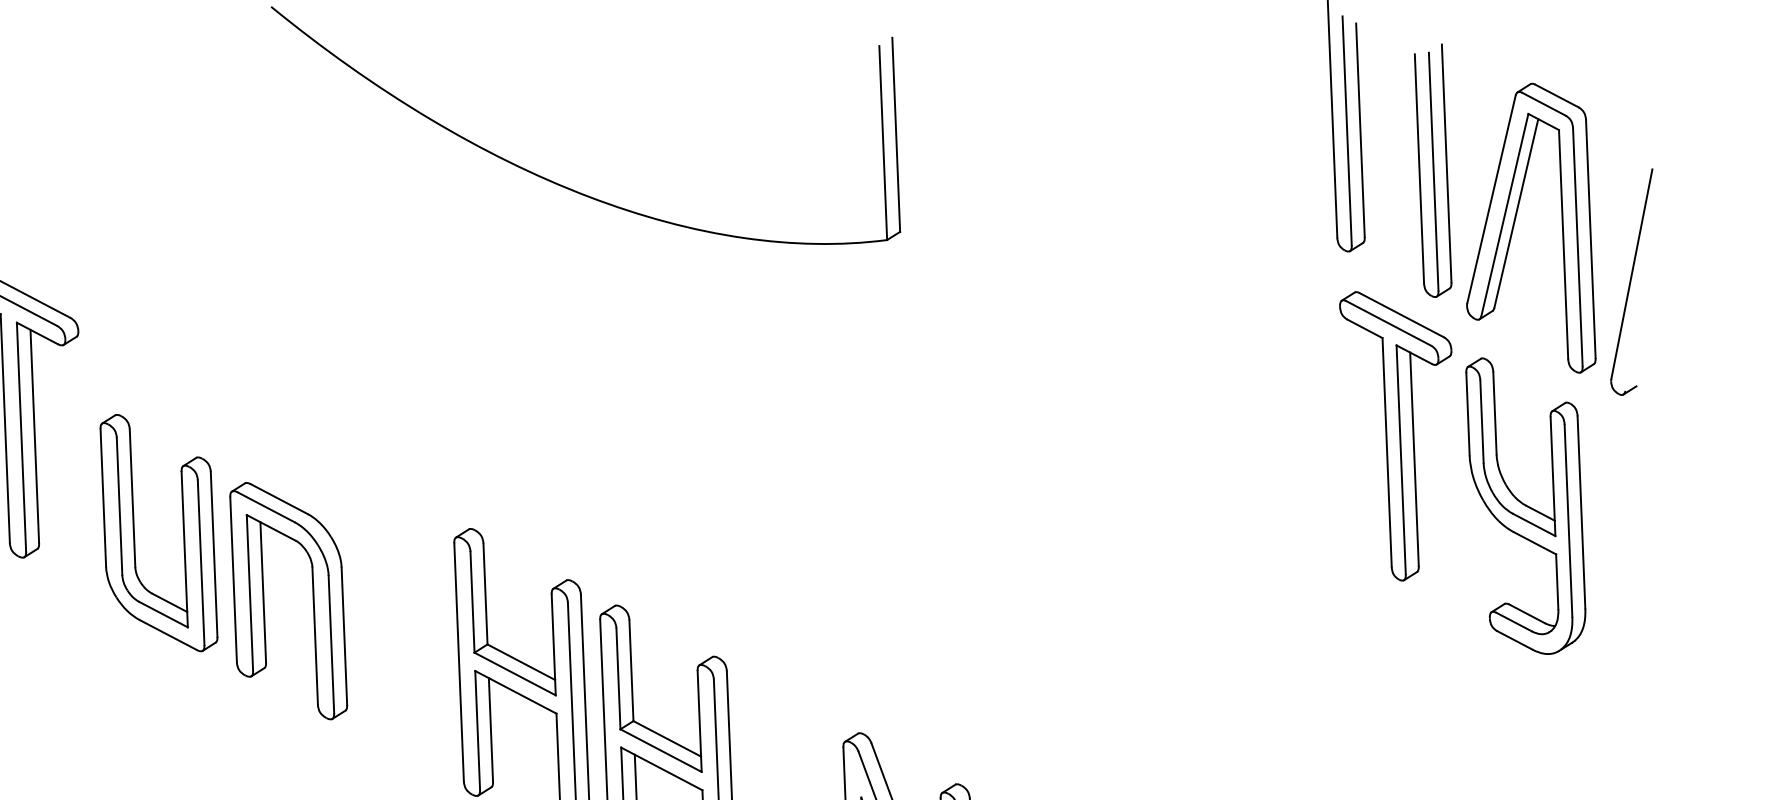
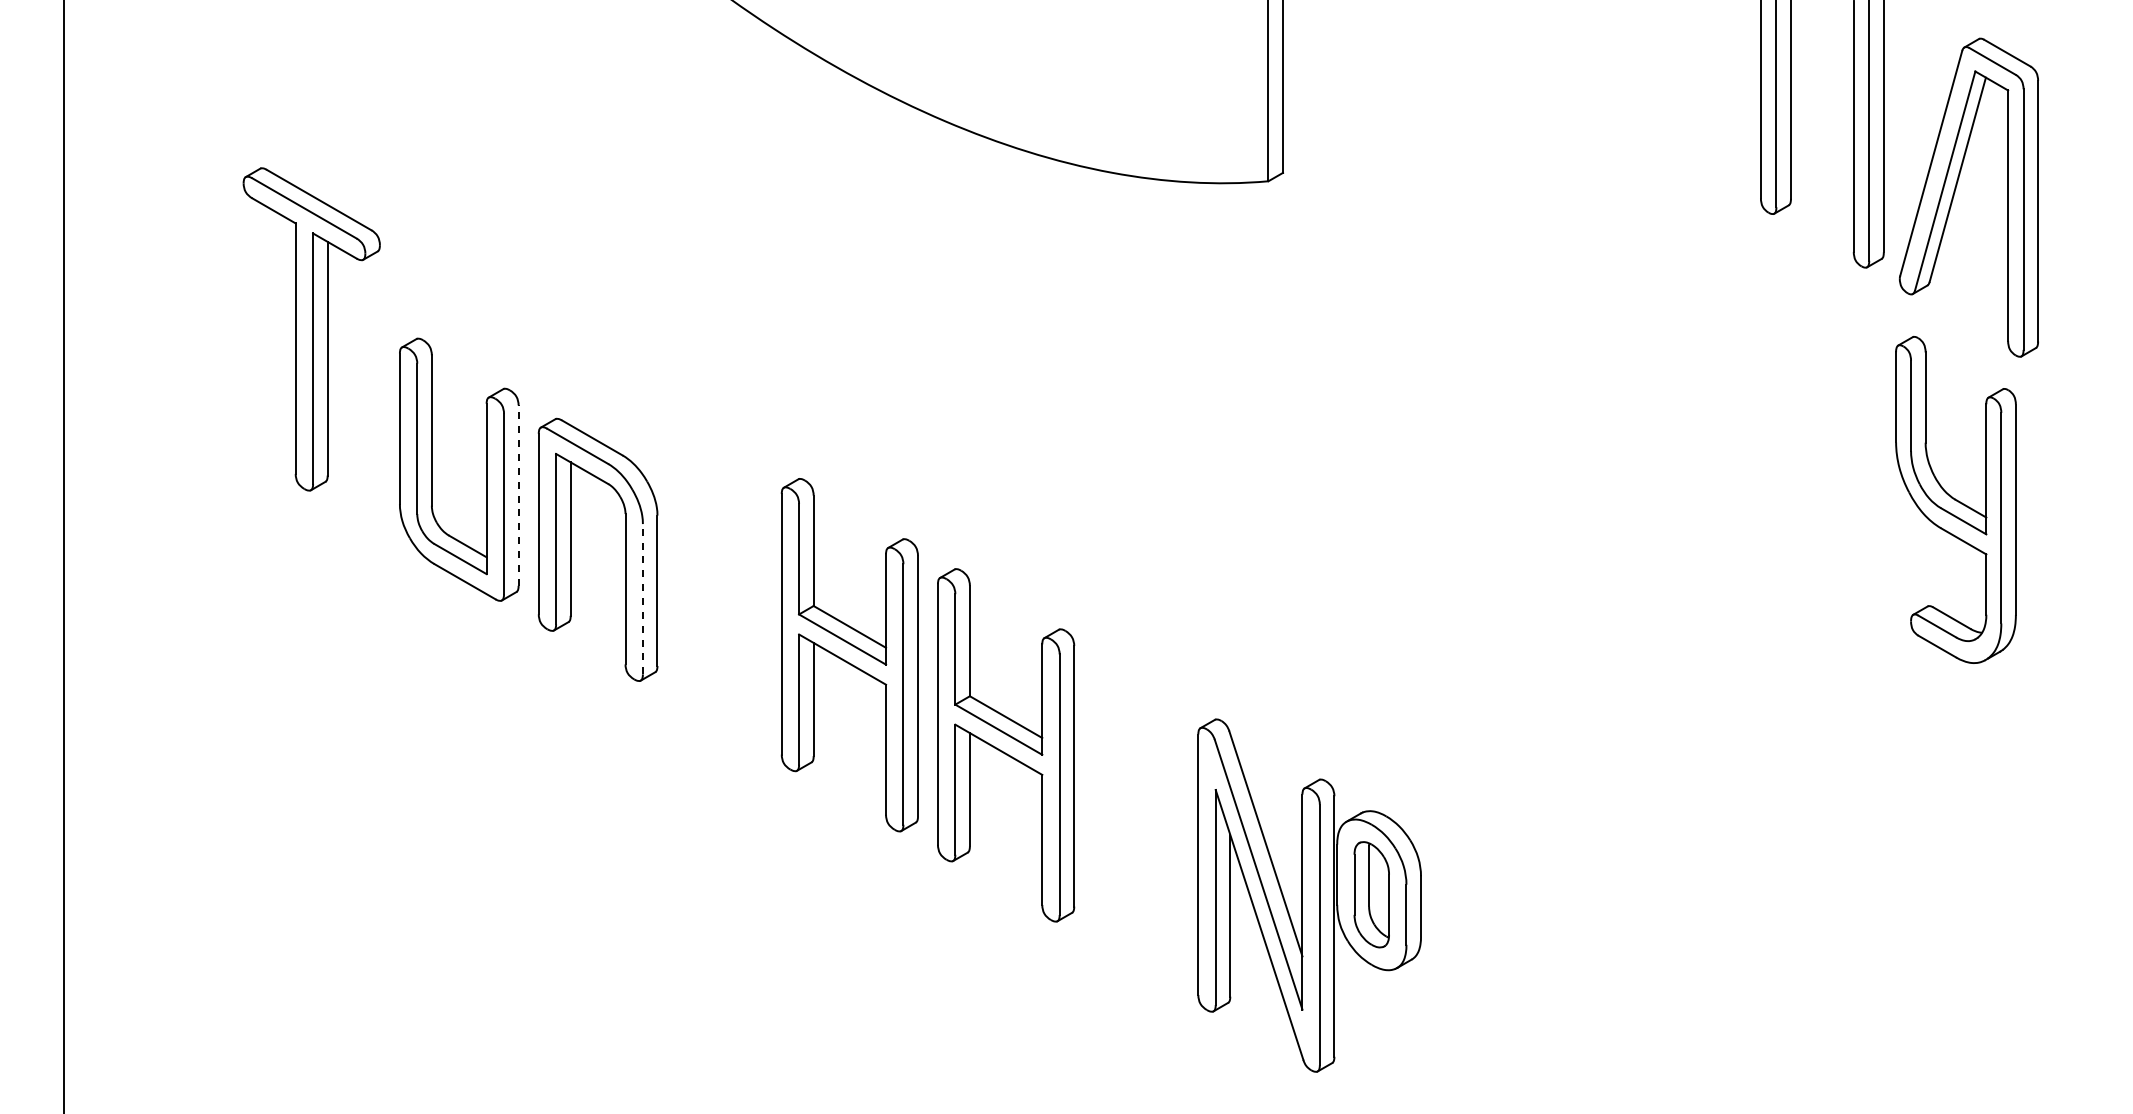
part: (1632, 281) -> (2081, 259), removed
part: (1399, 435) -> (1820, 417), removed
line: (214, 554) -> (518, 495), solid -> dashed
line: (331, 643) -> (642, 598), solid -> dashed

